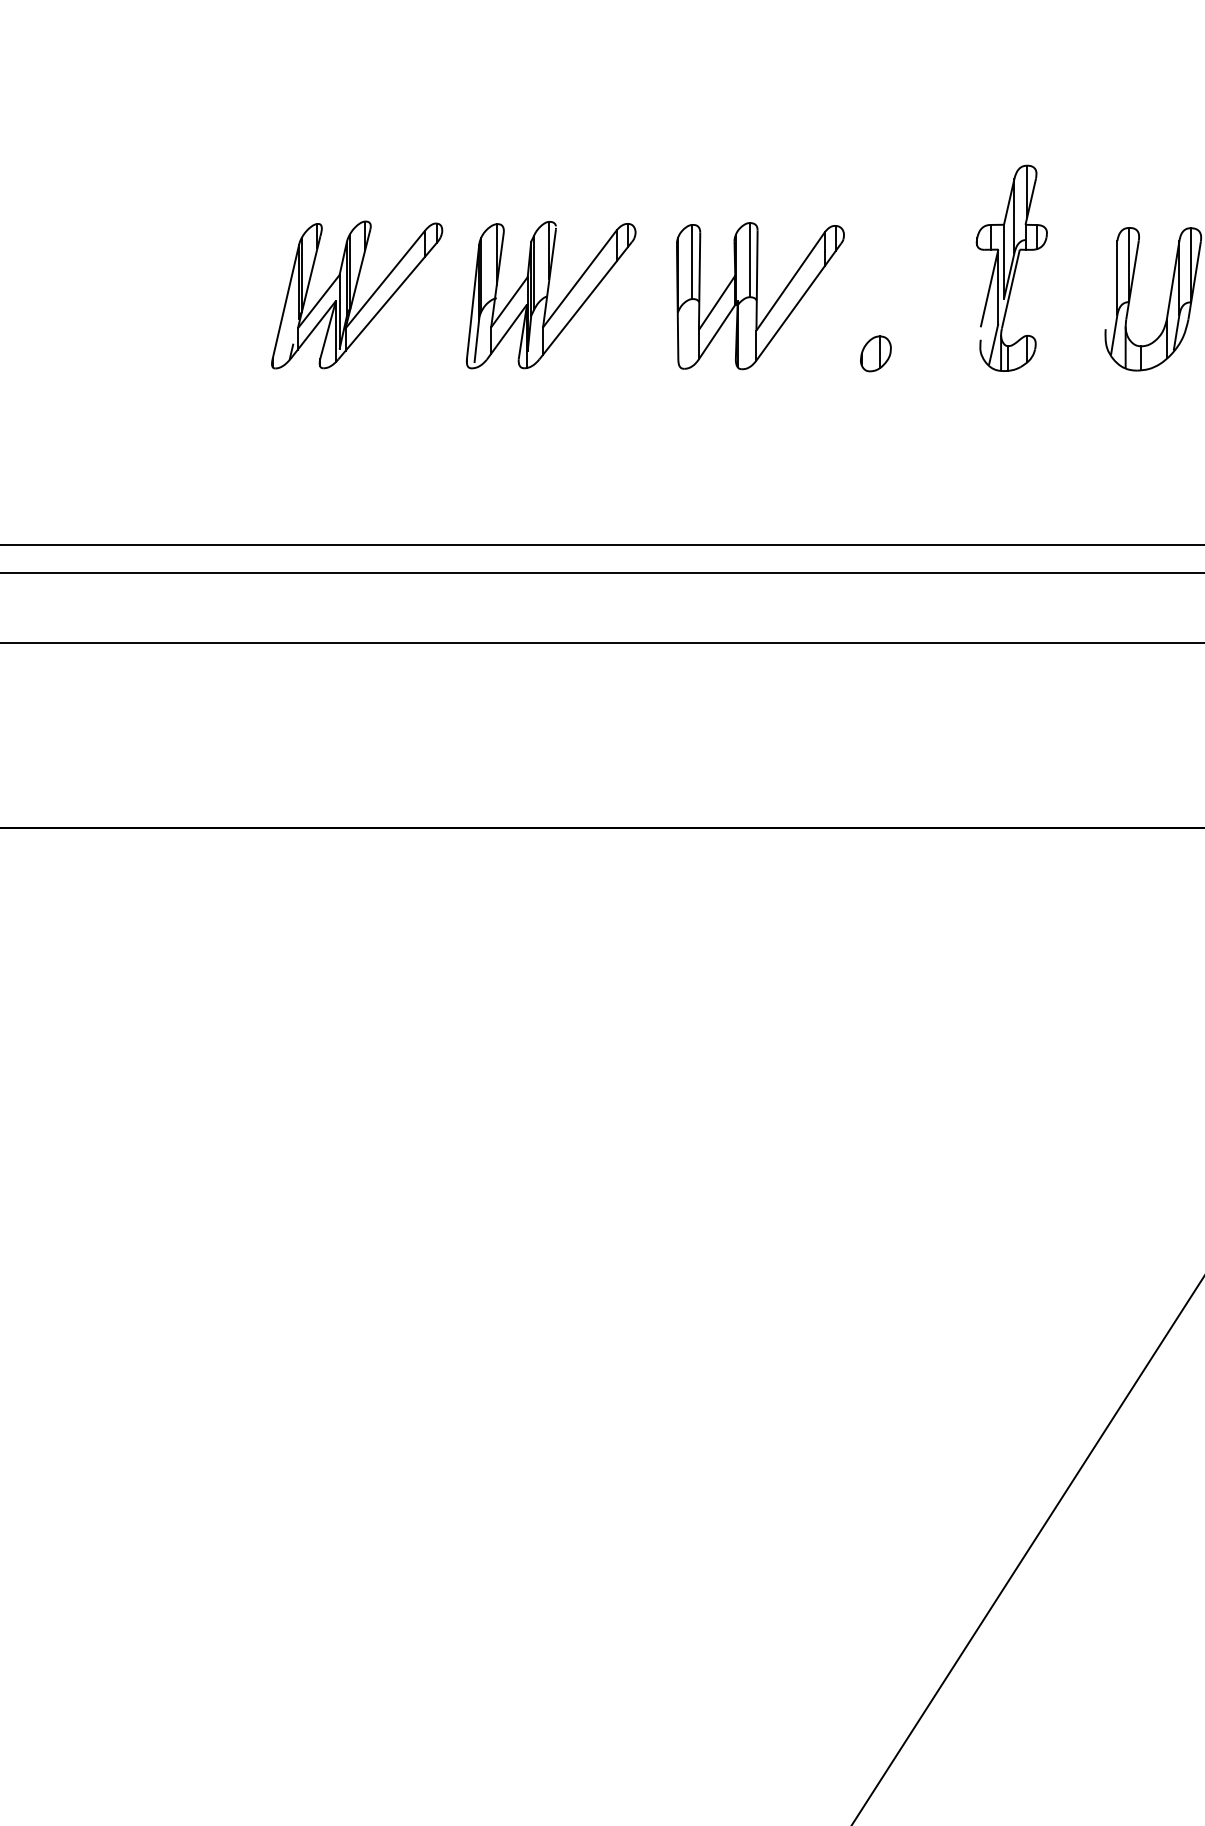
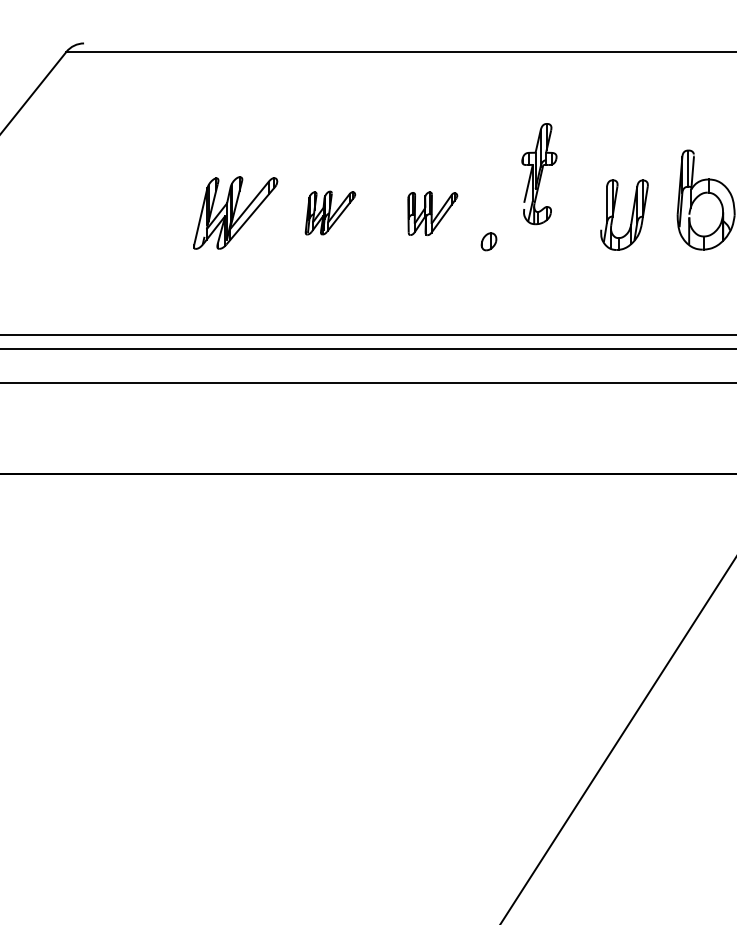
part: (1012, 269) -> (539, 174), moved
part: (551, 293) -> (330, 212), size x0.6
part: (760, 295) -> (432, 213), size x0.6

